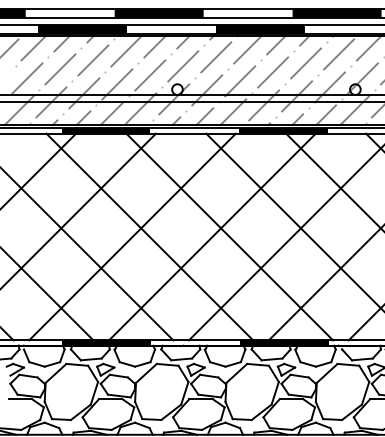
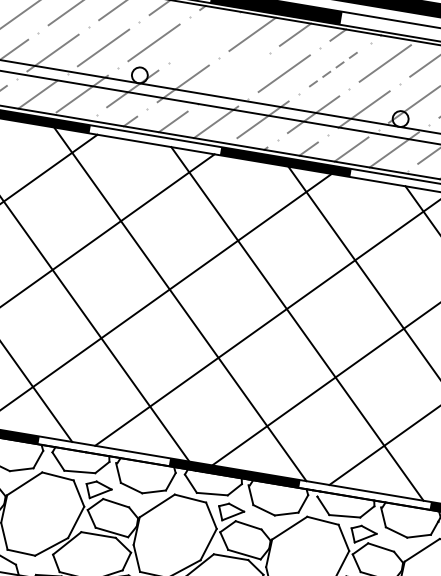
line: (216, 57) -> (204, 37), removed
line: (306, 63) -> (335, 68), solid -> dashed
line: (240, 81) -> (234, 78), removed

